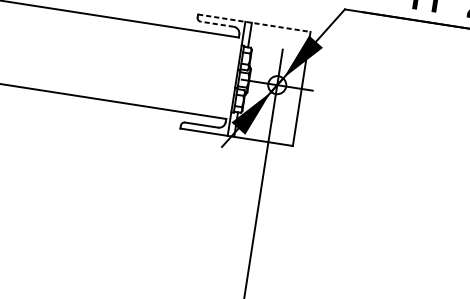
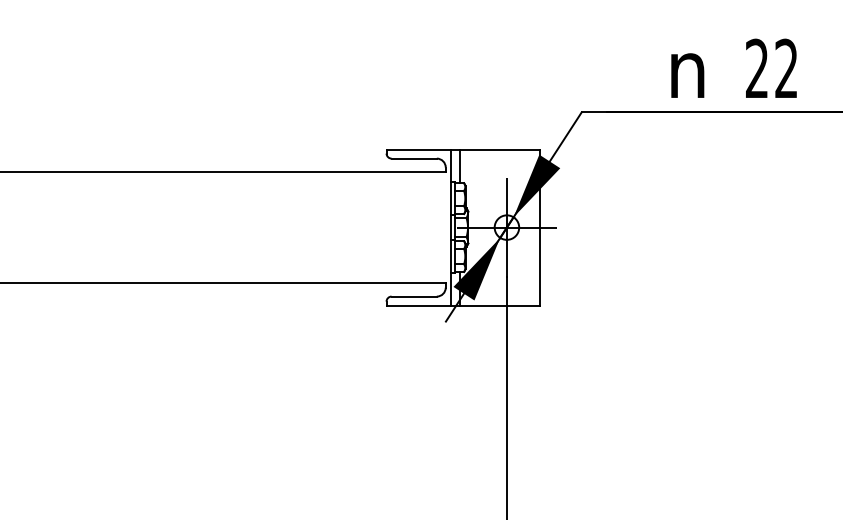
line: (254, 23) -> (463, 149), dashed -> solid
line: (217, 24) -> (414, 158), dashed -> solid

